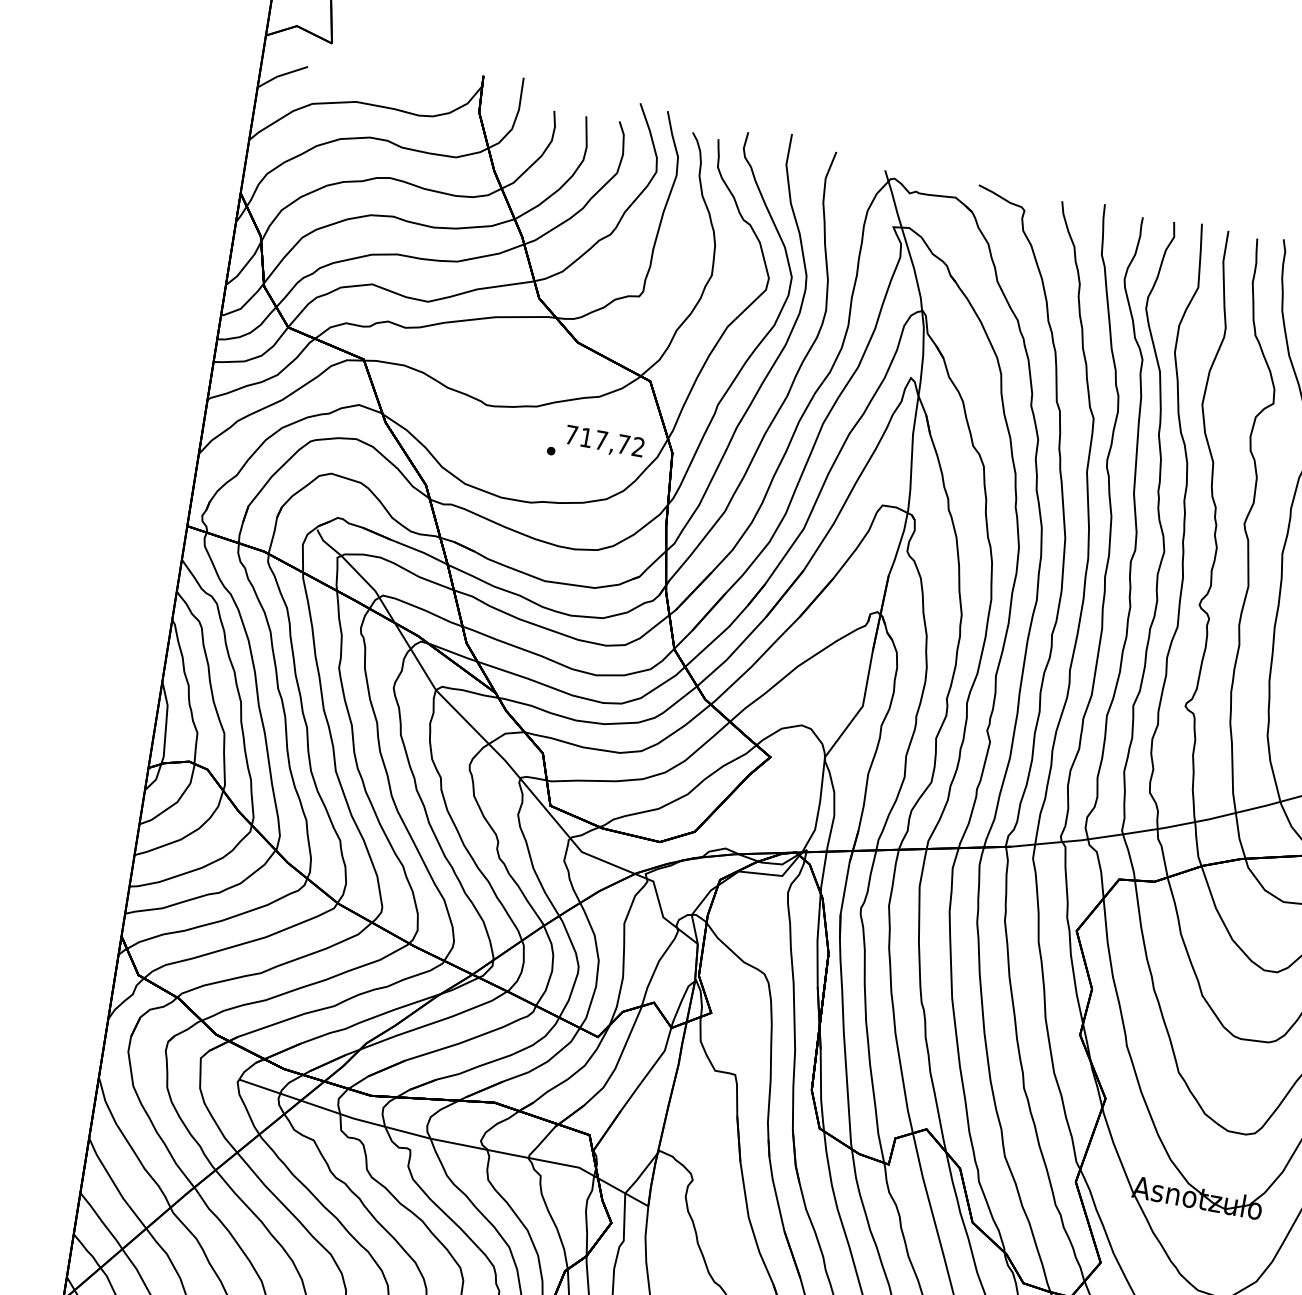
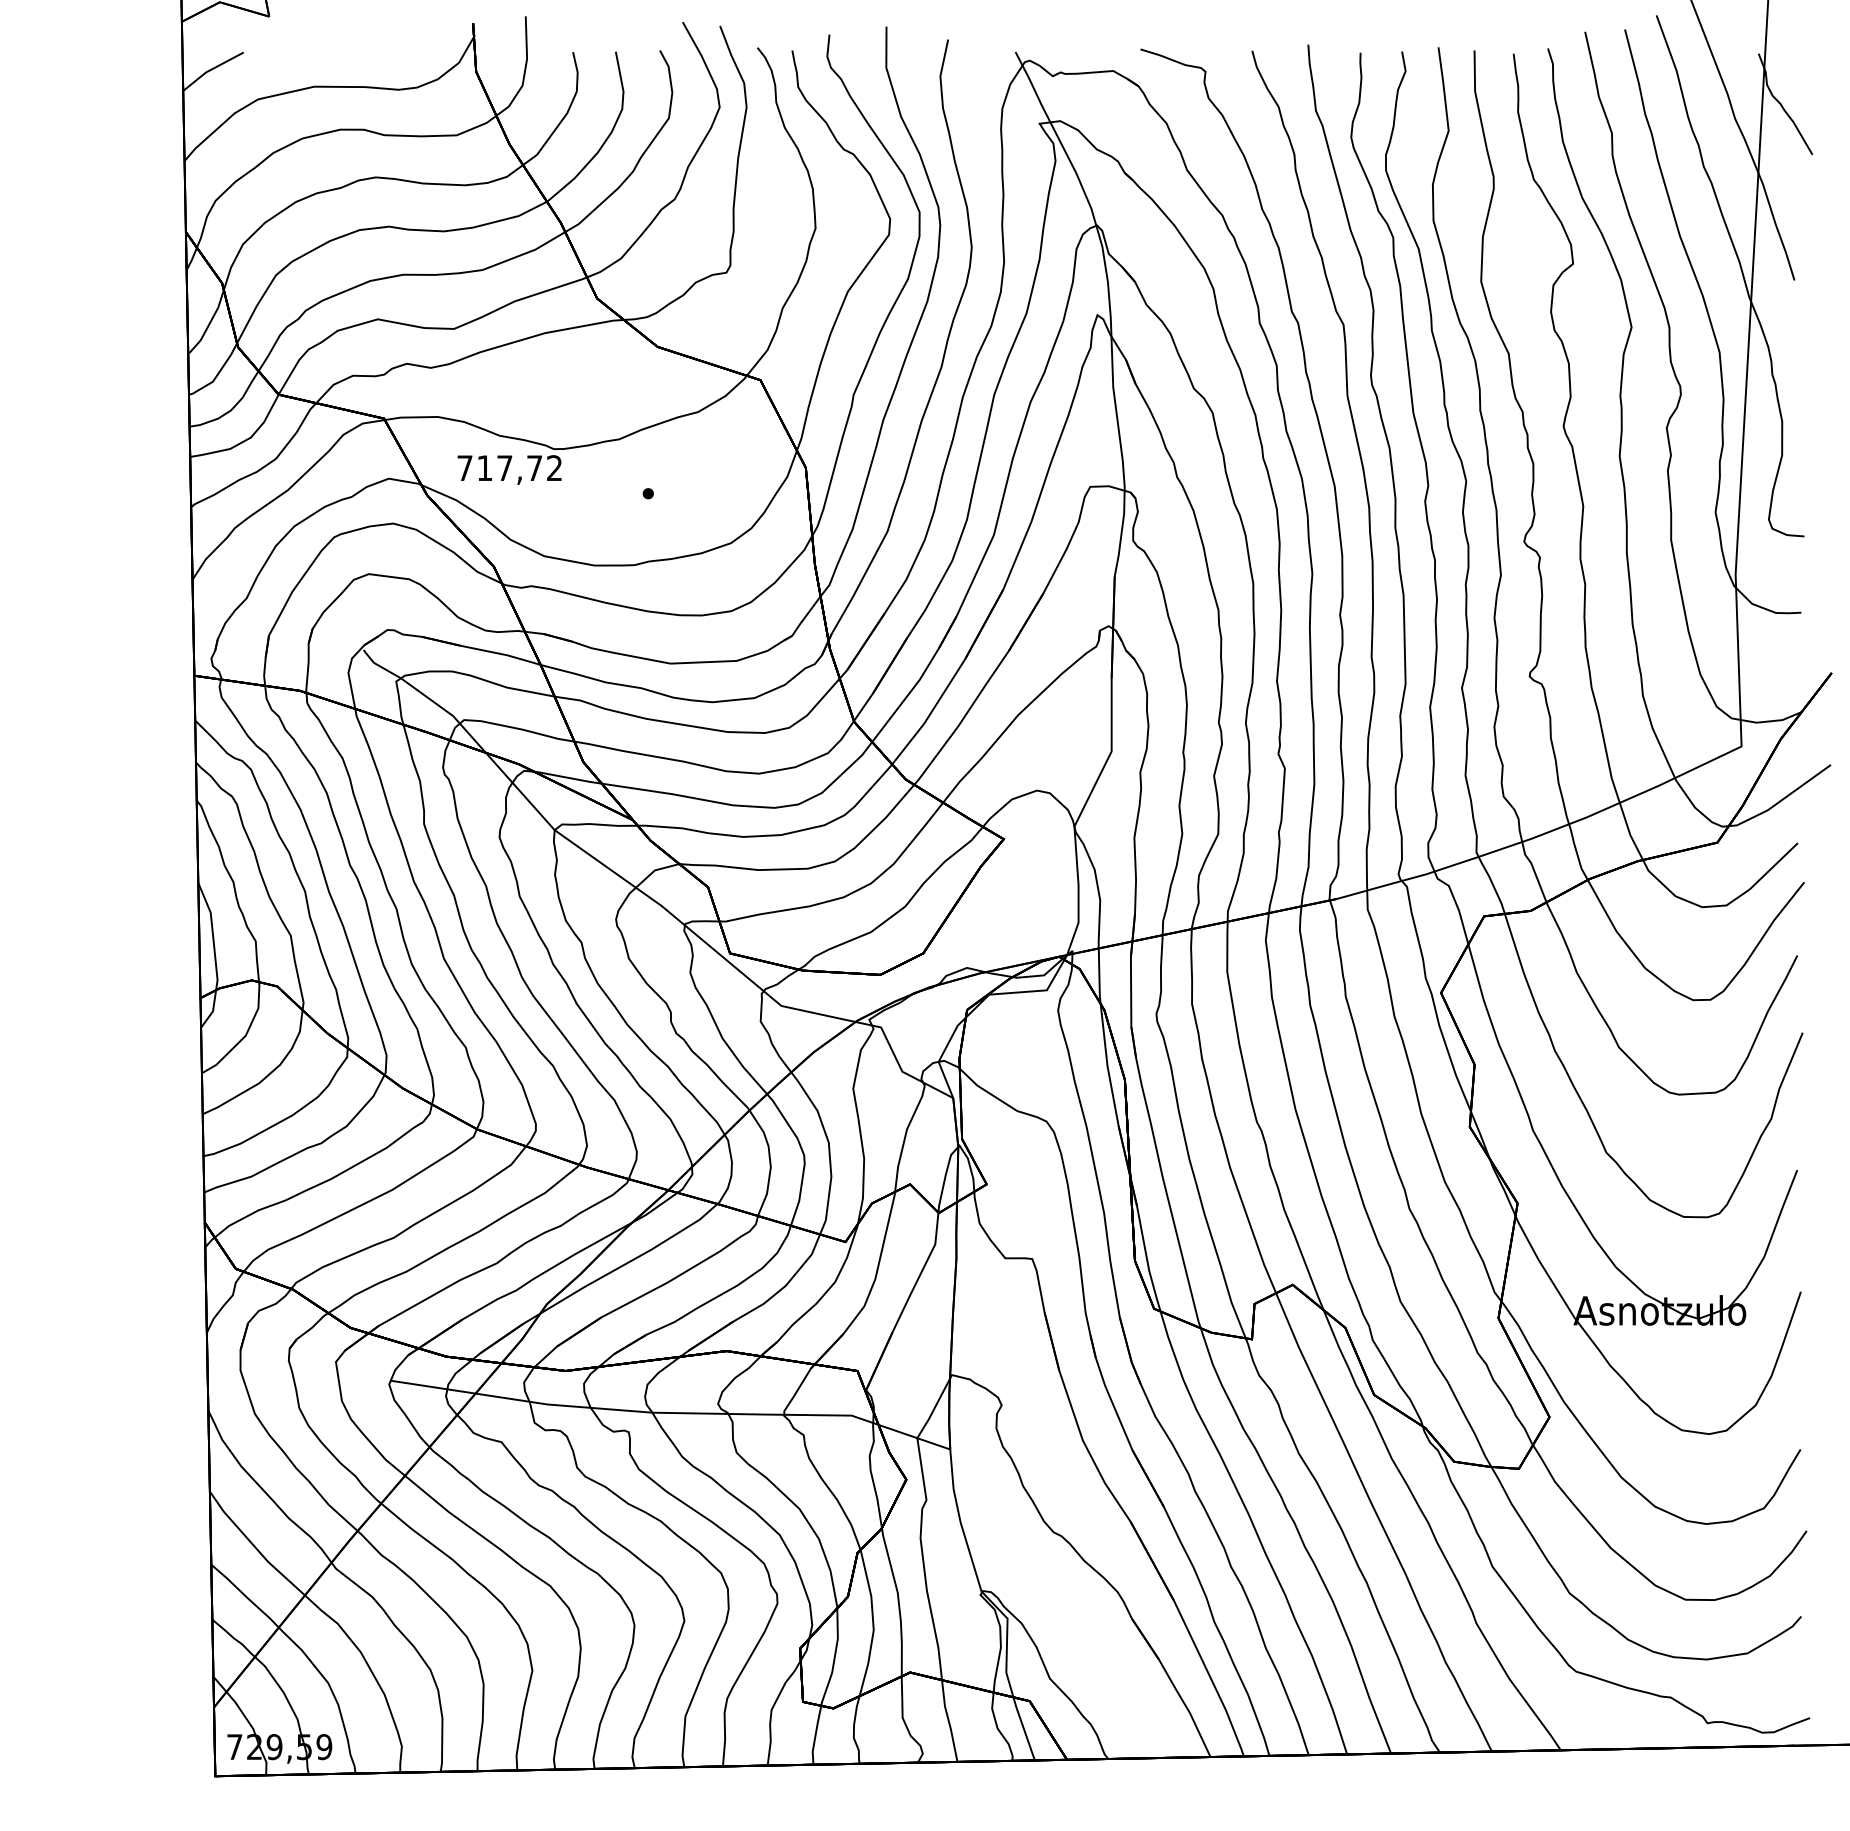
text: (604, 442) -> (509, 469), moved

